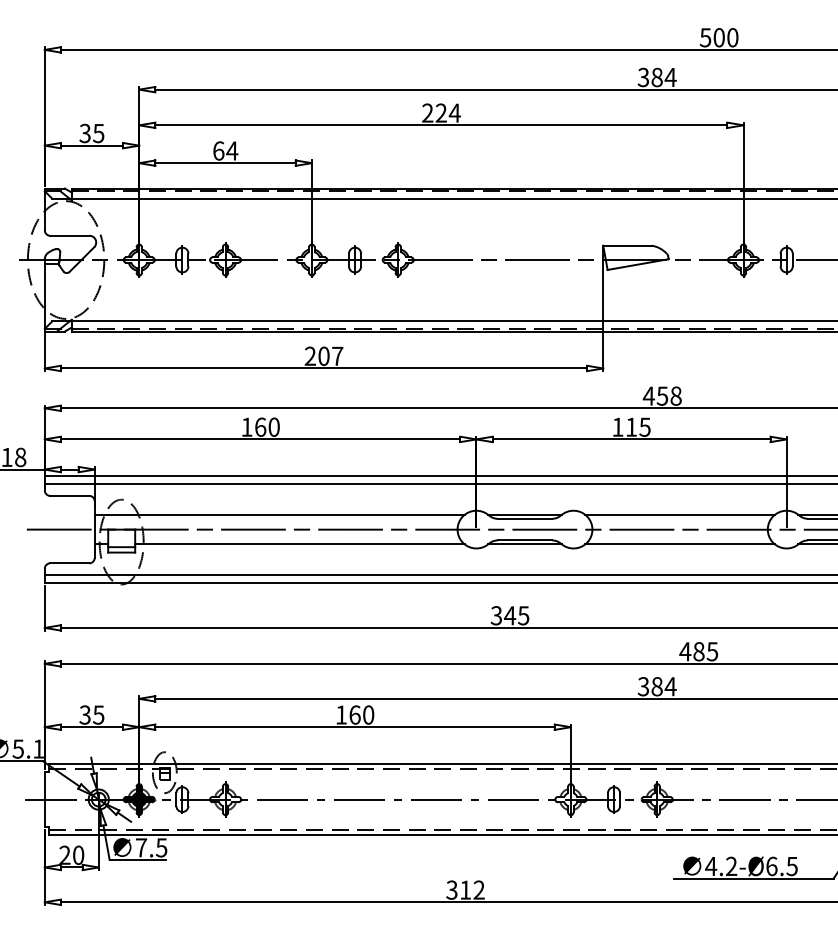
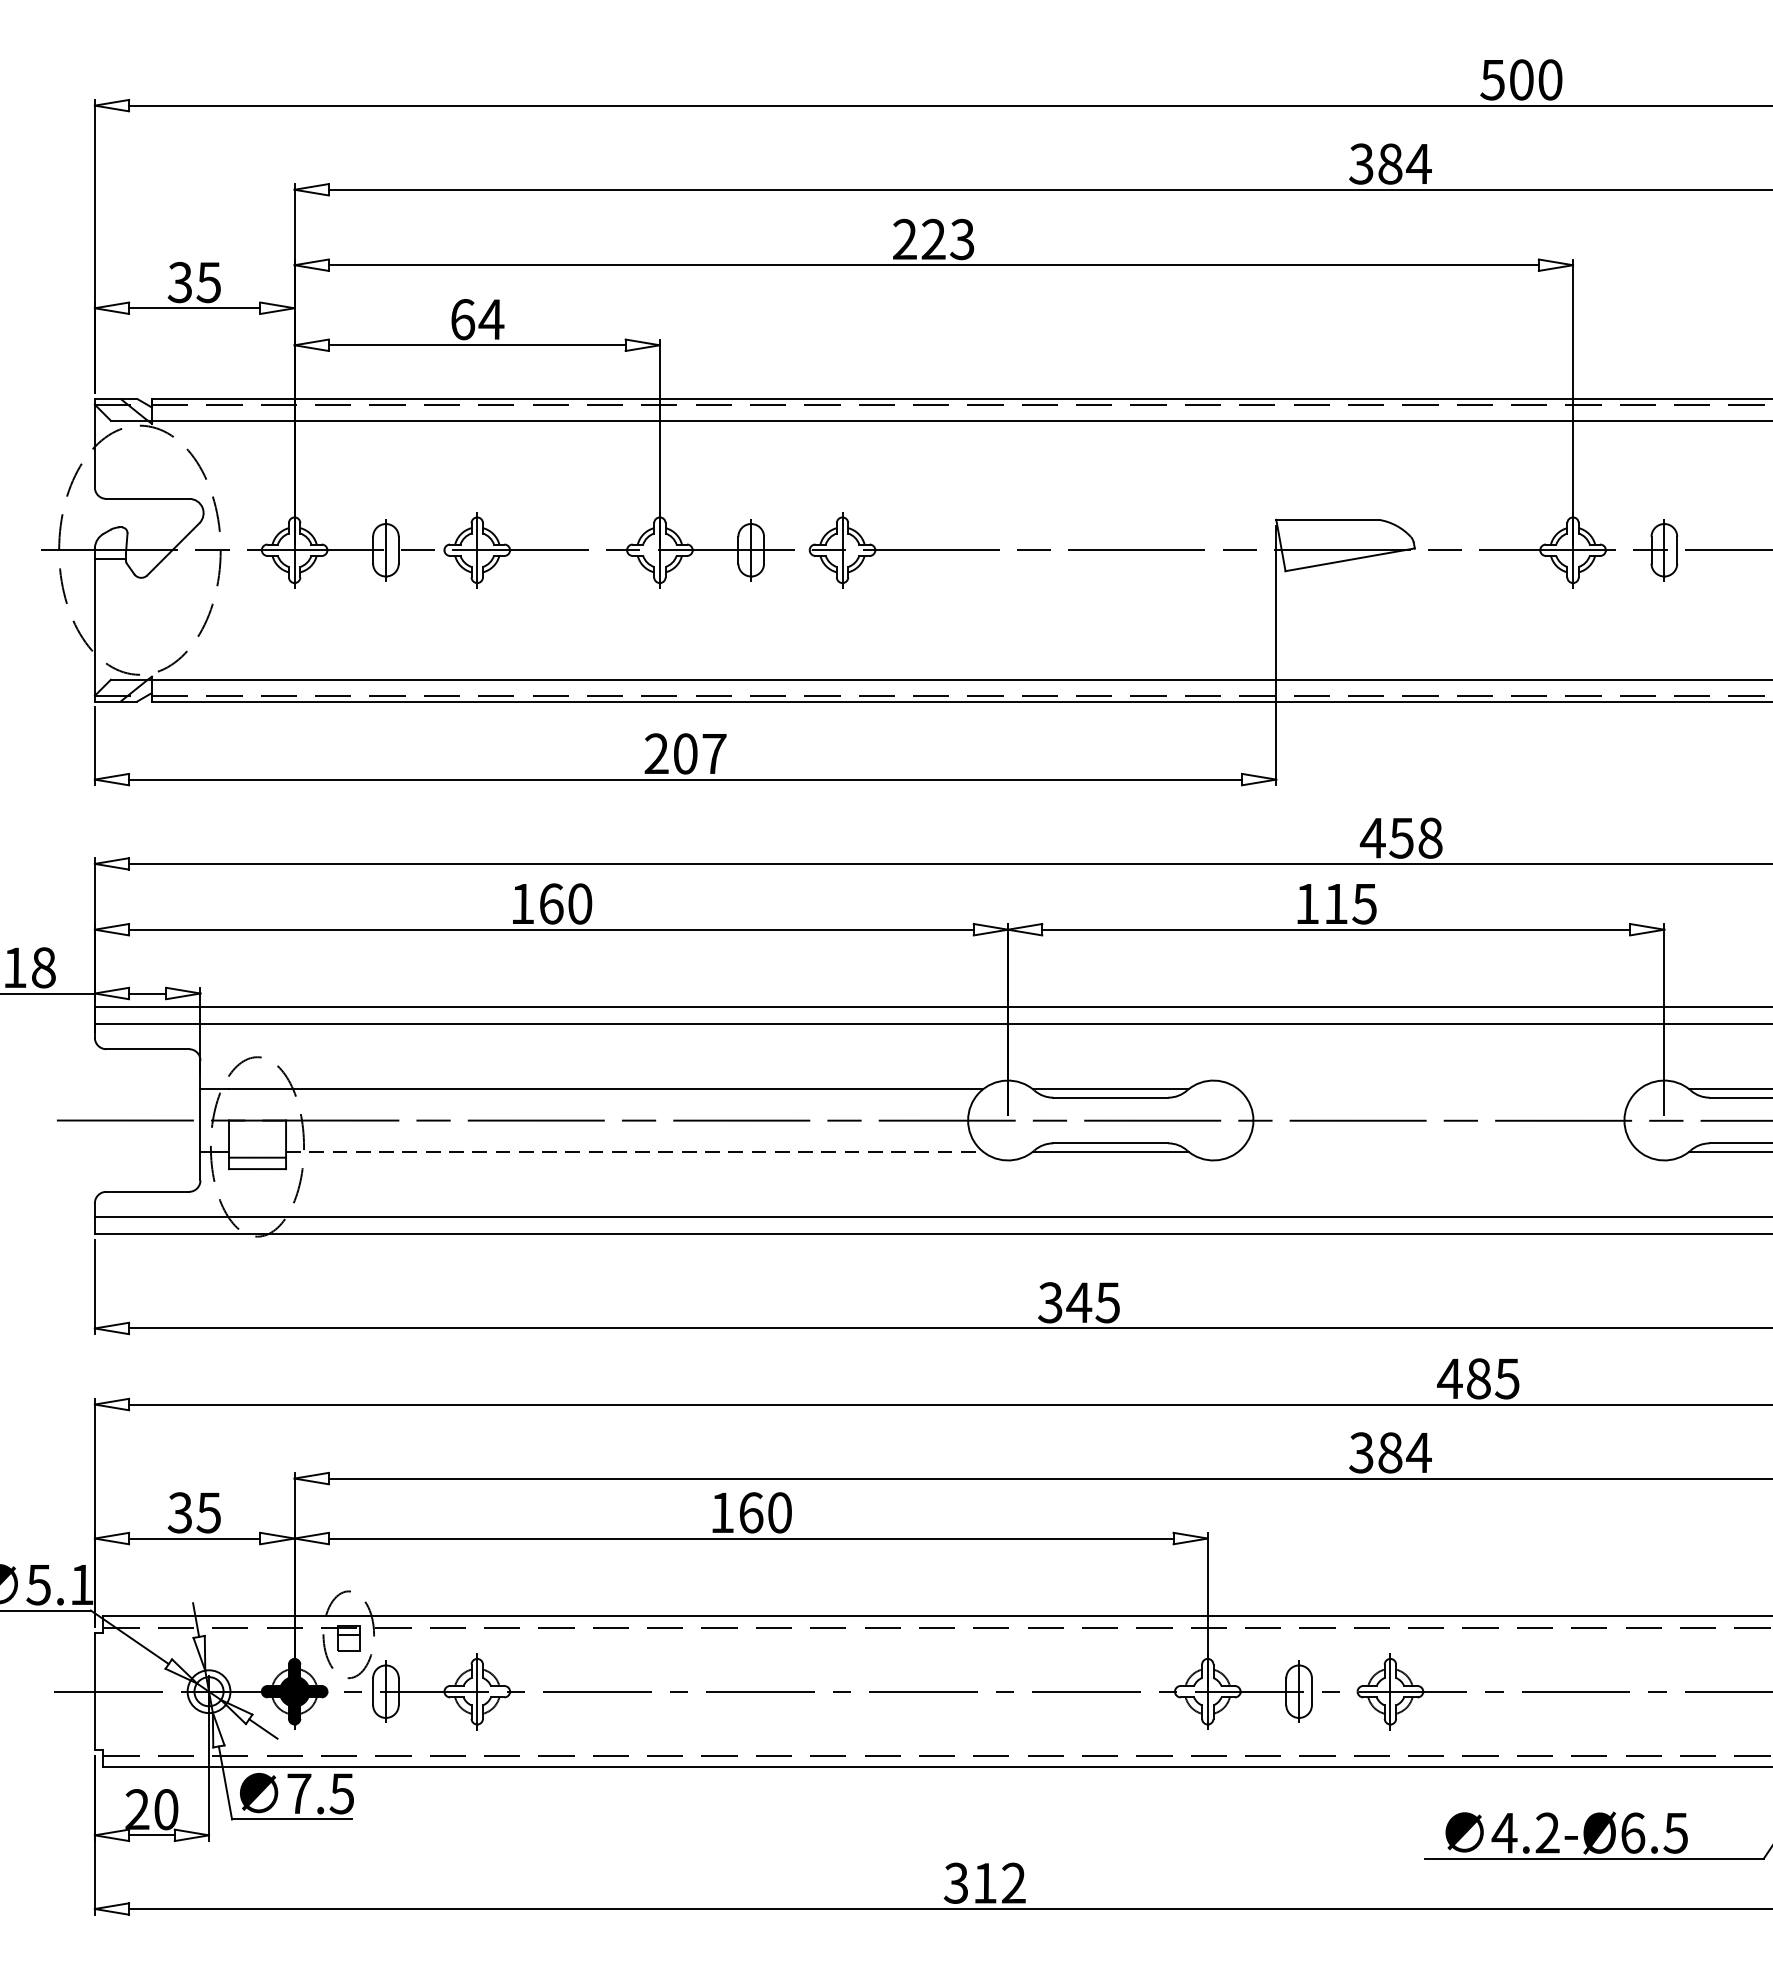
text: (454, 112) -> (961, 238), 224 -> 223
line: (680, 514) -> (1439, 1088), removed
line: (299, 544) -> (633, 1152), solid -> dashed
line: (680, 544) -> (1439, 1152), removed

